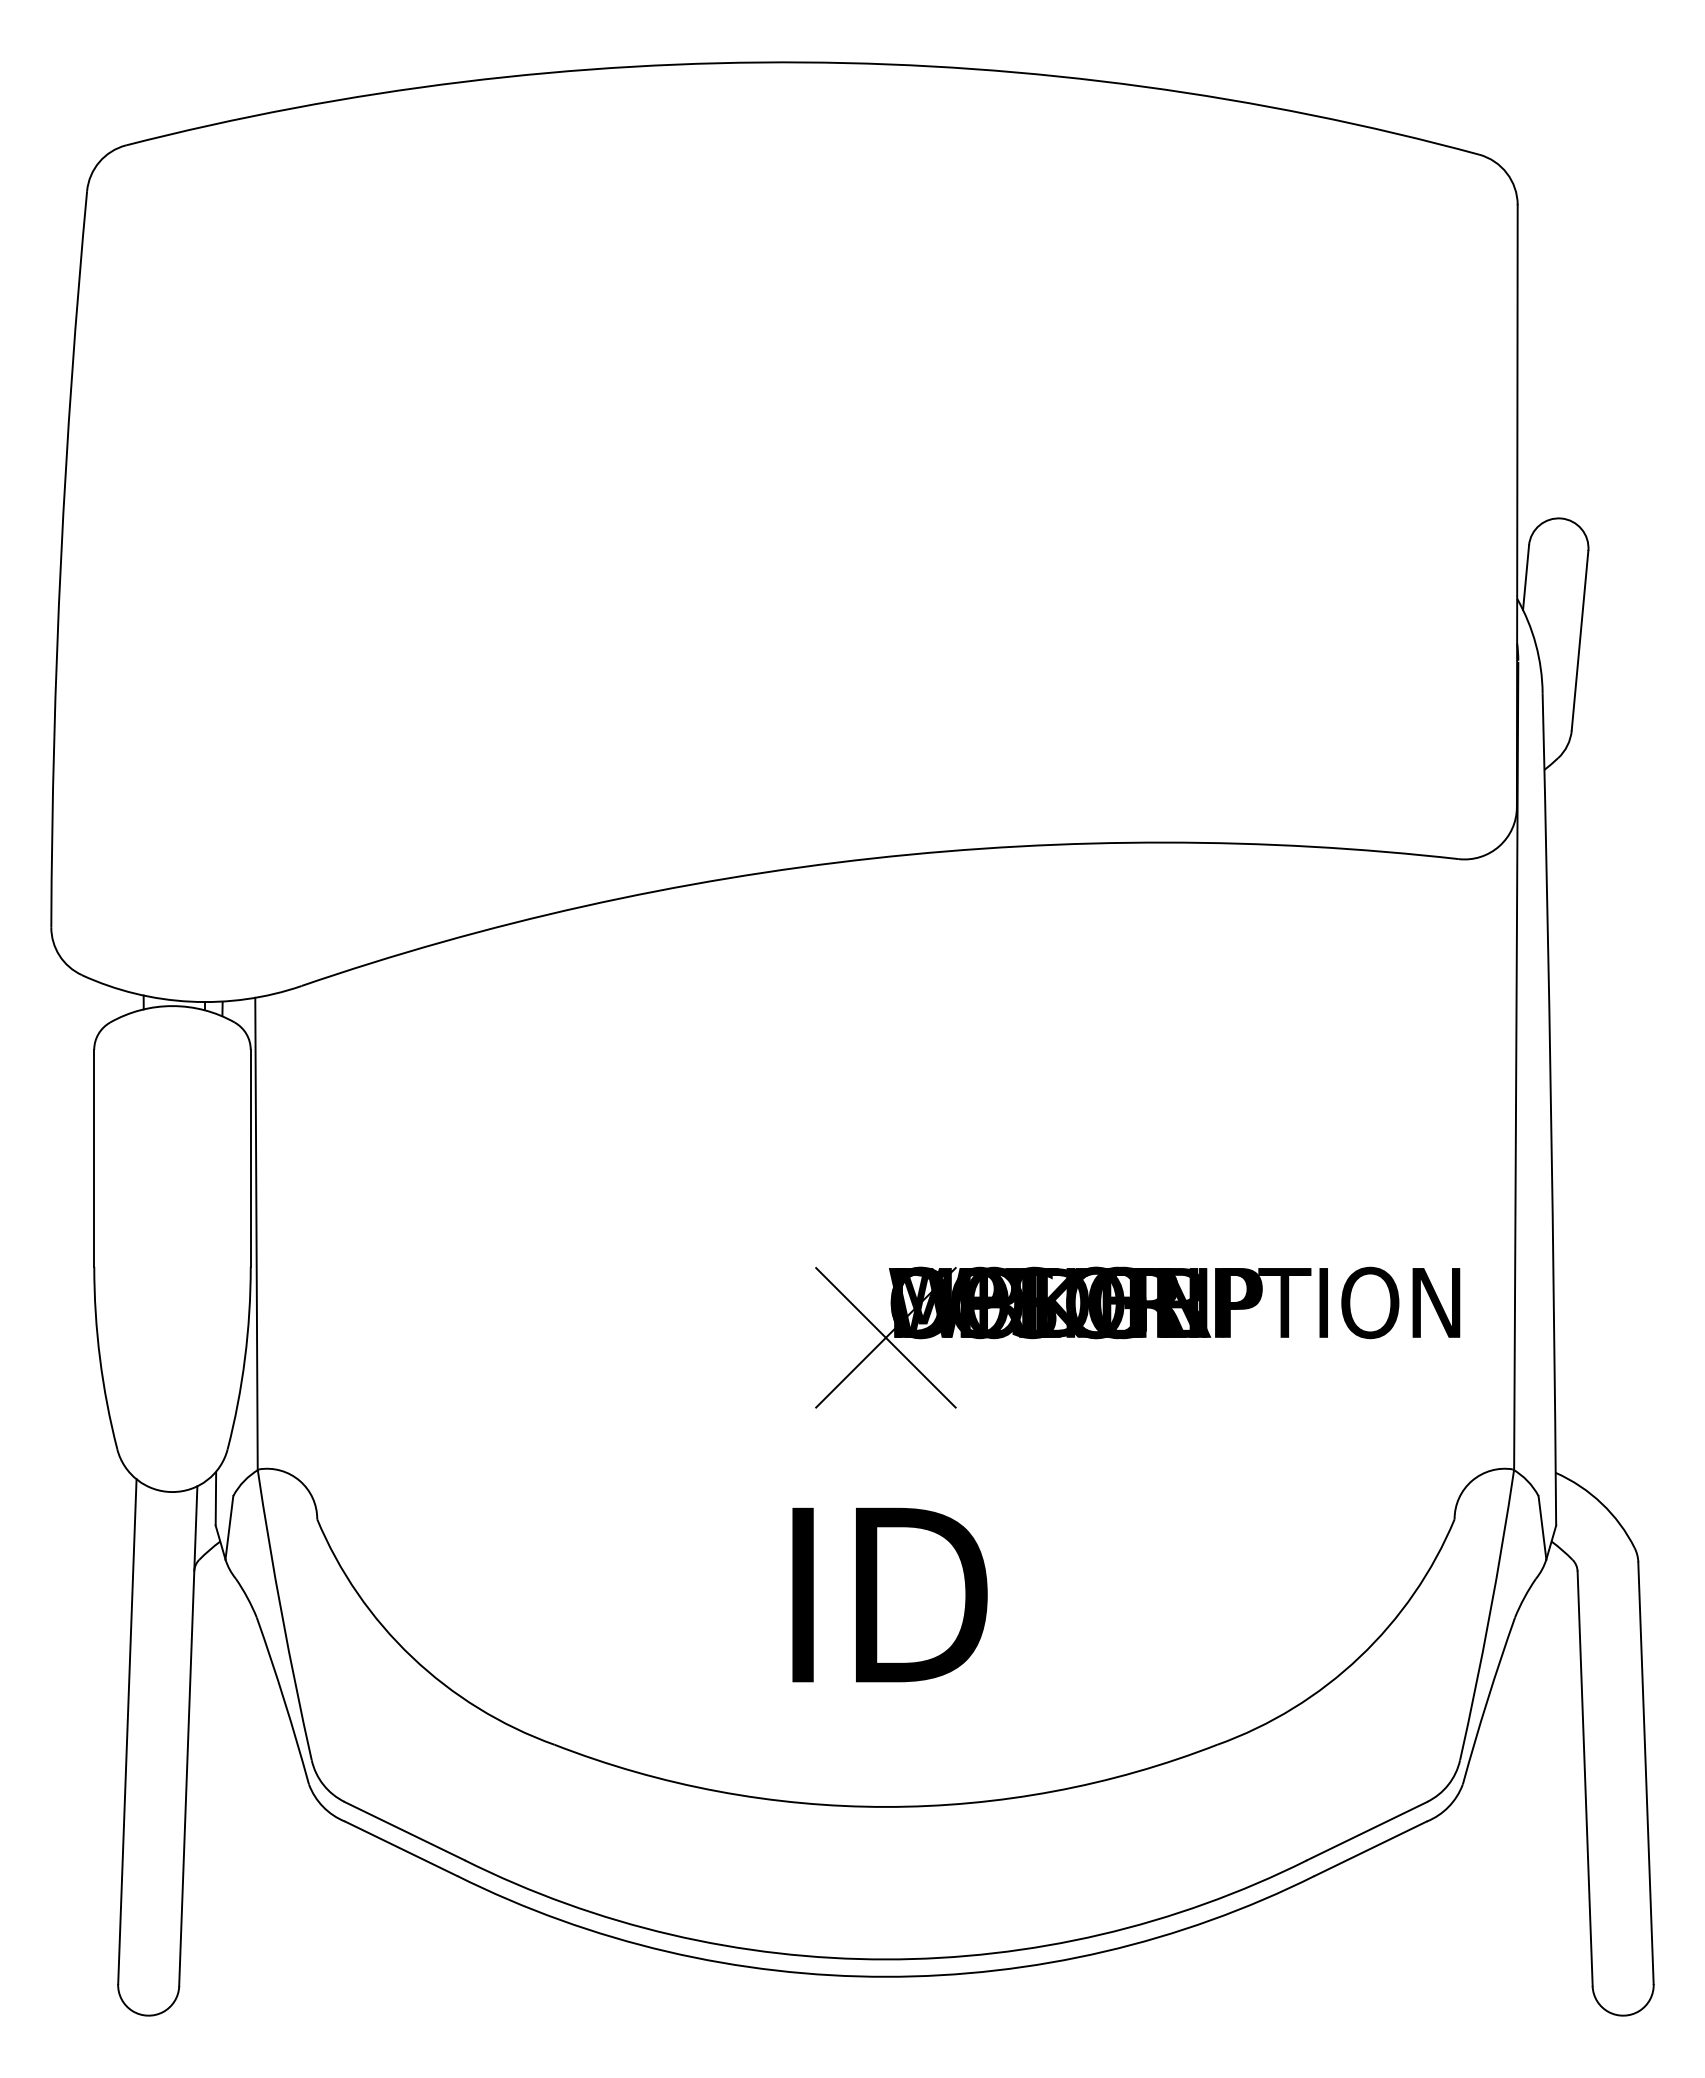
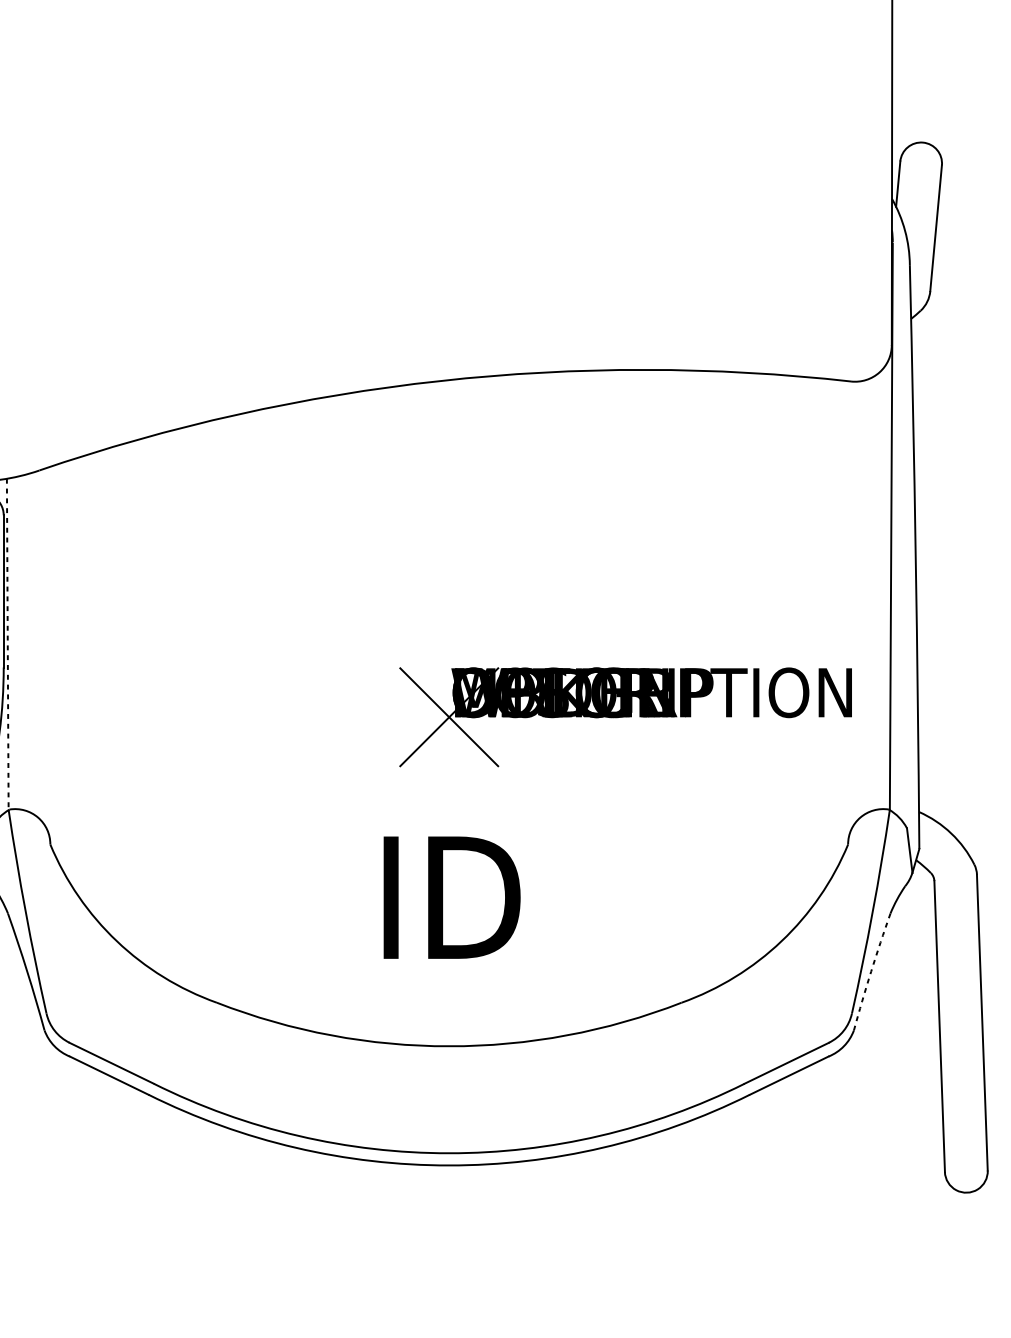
line: (256, 1233) -> (7, 644), solid -> dashed
arc: (1487, 1700) -> (871, 971), solid -> dashed

